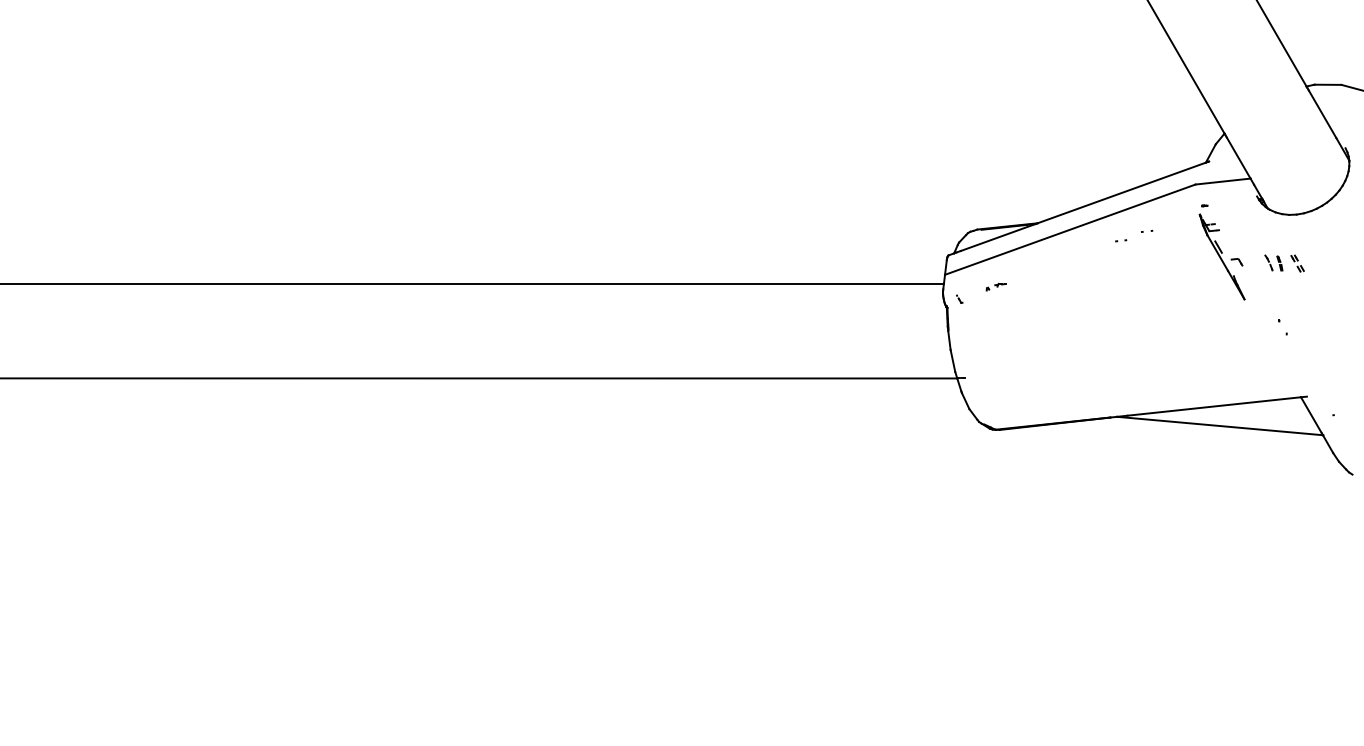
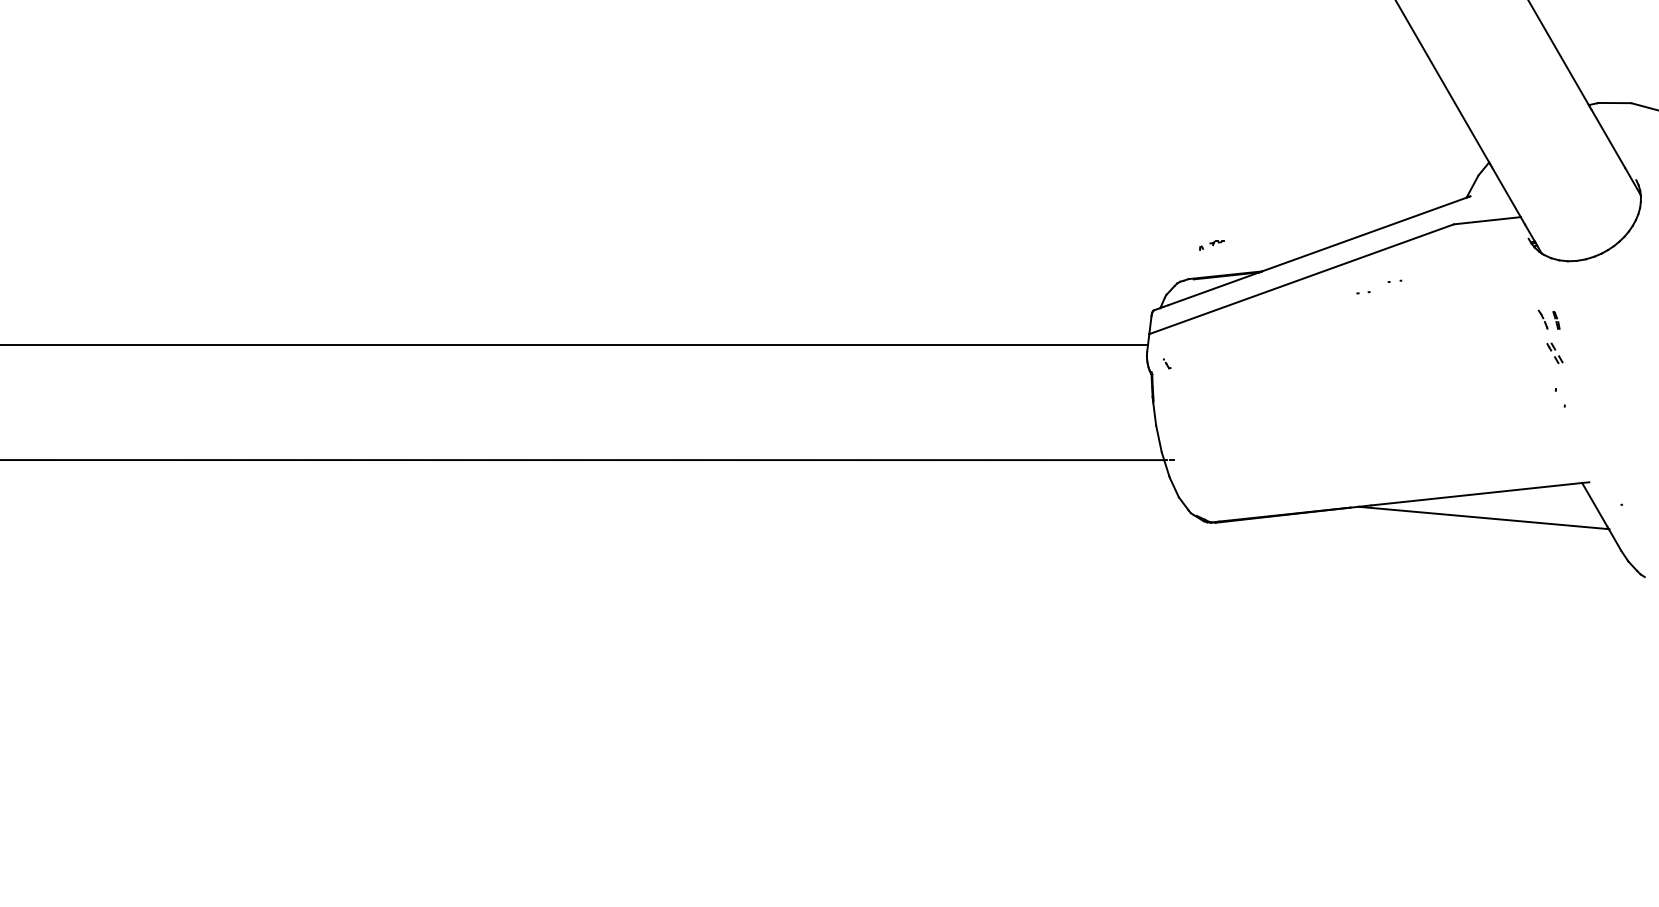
part: (1221, 252) -> (1485, 306), removed
part: (1297, 263) -> (1554, 353), moved
part: (995, 287) -> (1210, 246), moved

